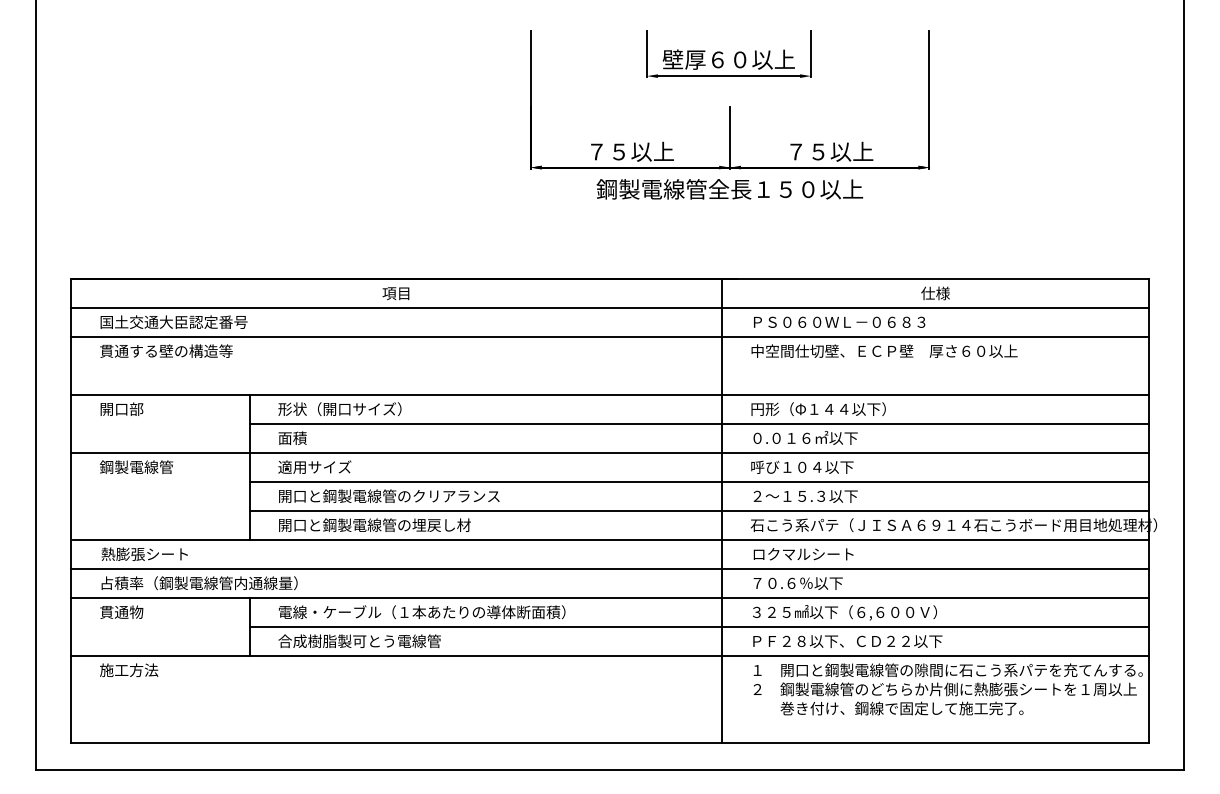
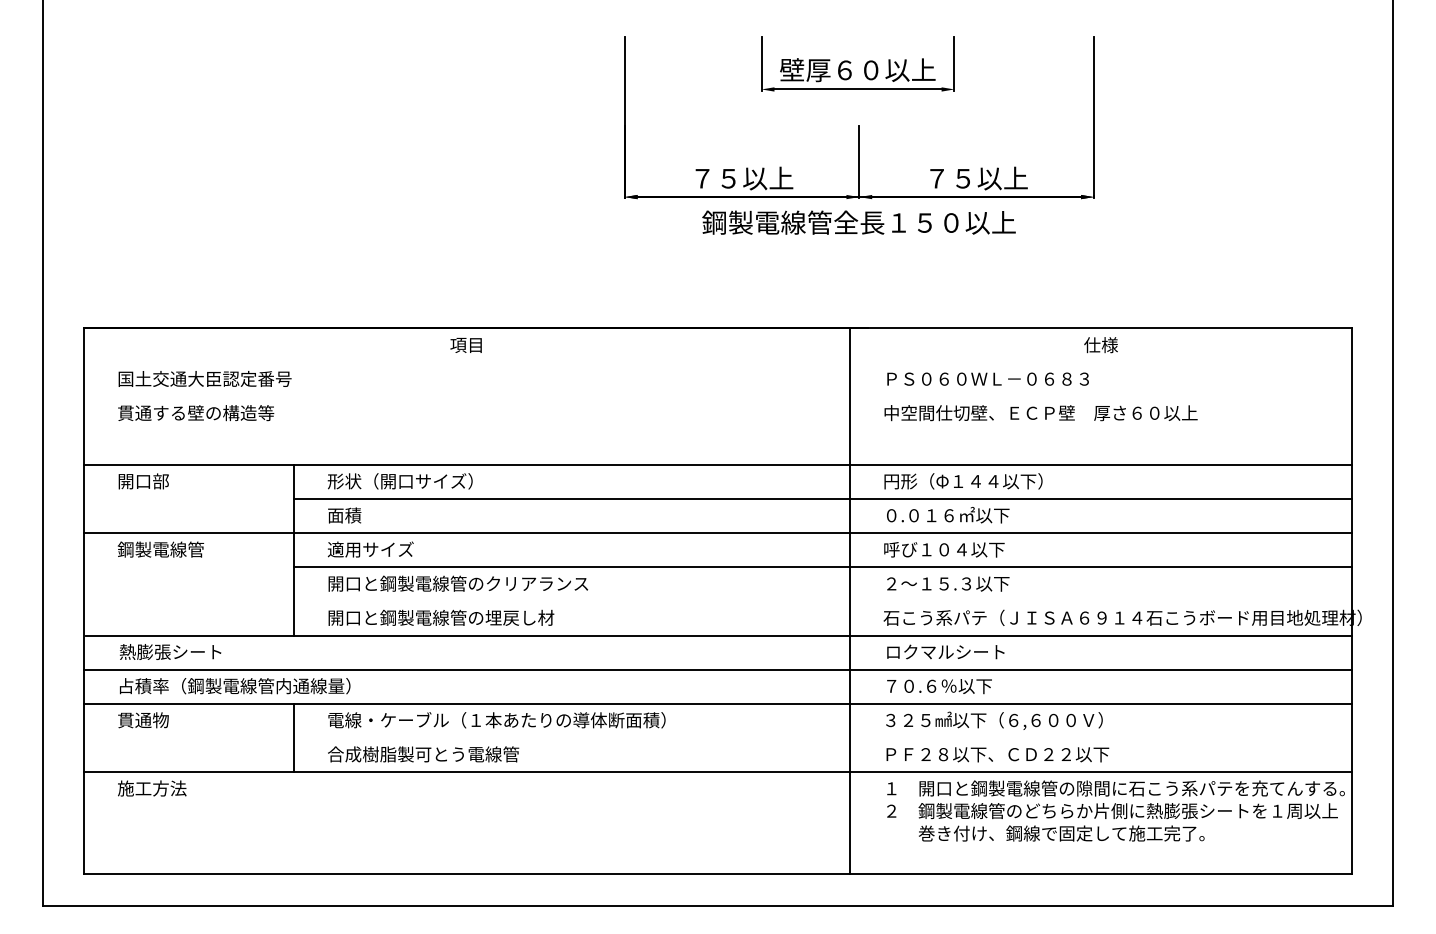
line: (609, 308) -> (717, 362), removed
line: (609, 337) -> (717, 396), removed
line: (698, 511) -> (822, 601), removed
line: (698, 626) -> (822, 737), removed

